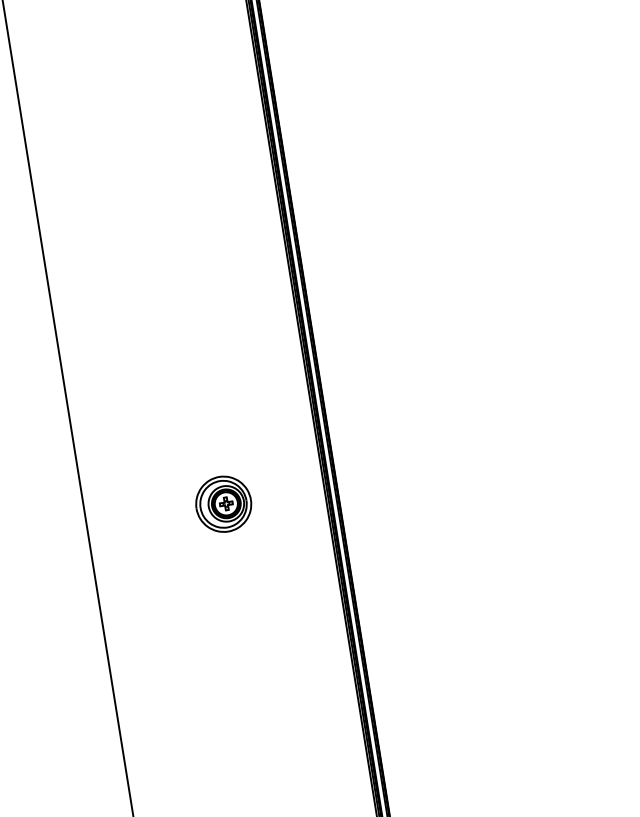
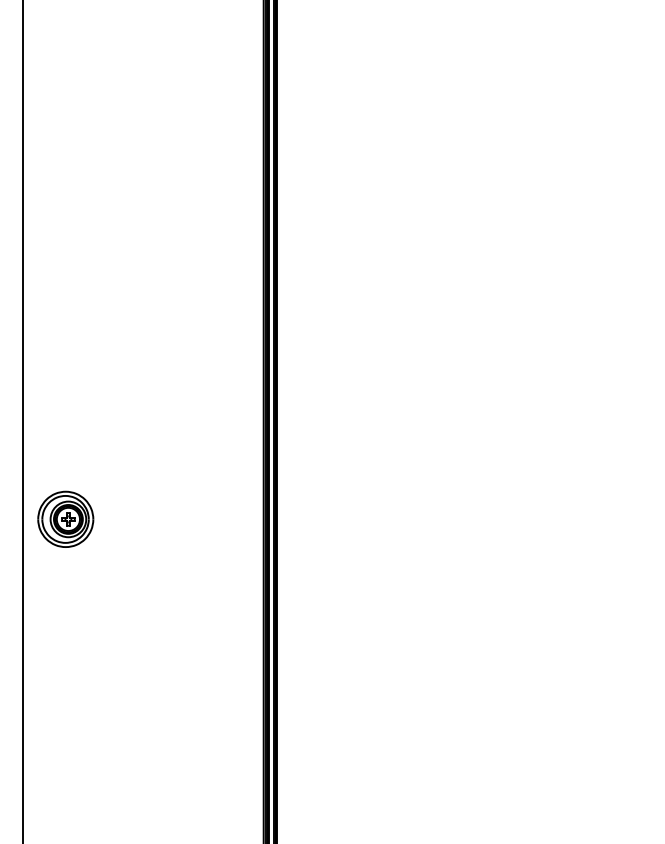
part: (223, 503) -> (65, 518), moved

